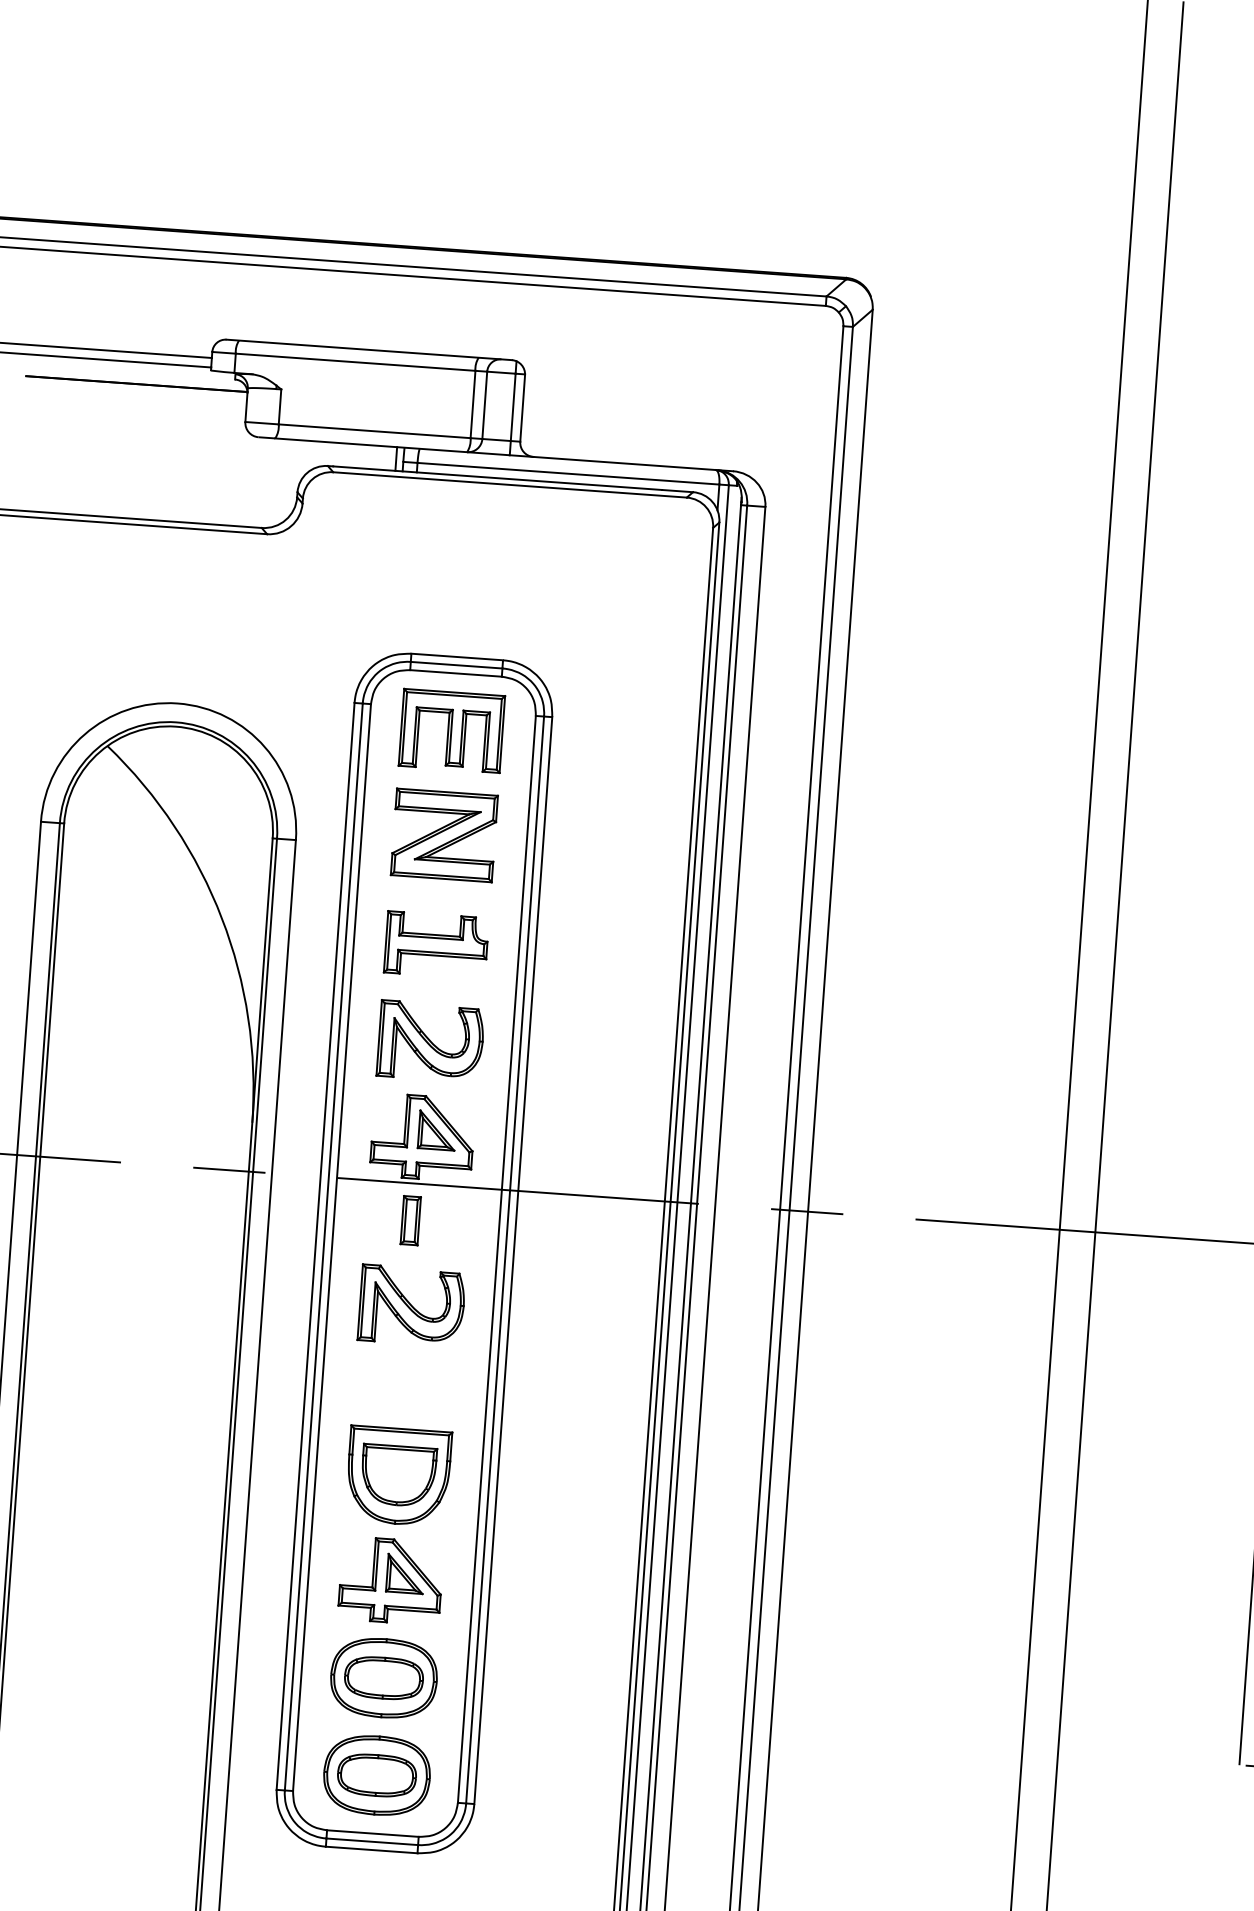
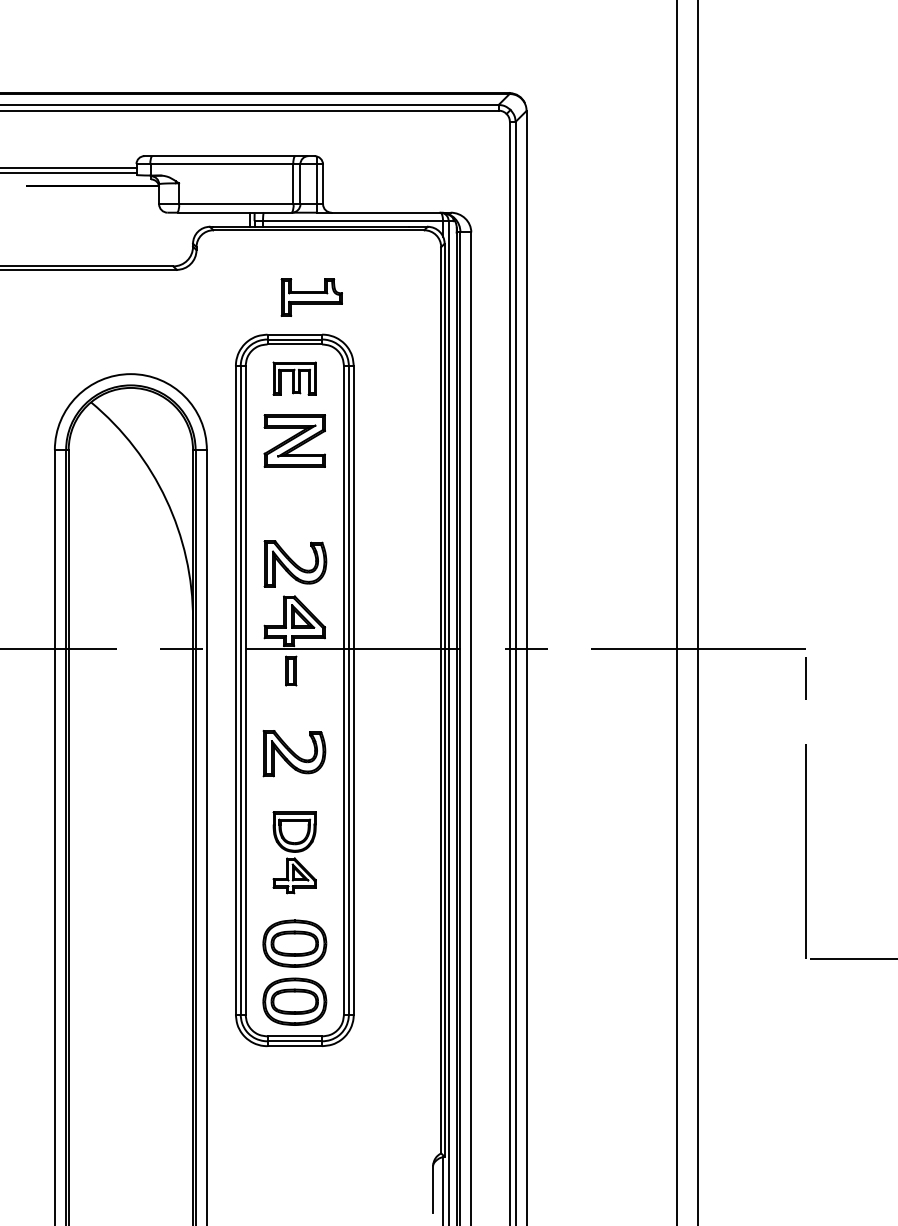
part: (451, 730) -> (294, 378), size x0.7
part: (436, 945) -> (311, 297), moved
part: (411, 1305) -> (294, 753), moved
part: (394, 1525) -> (294, 852), size x0.7

